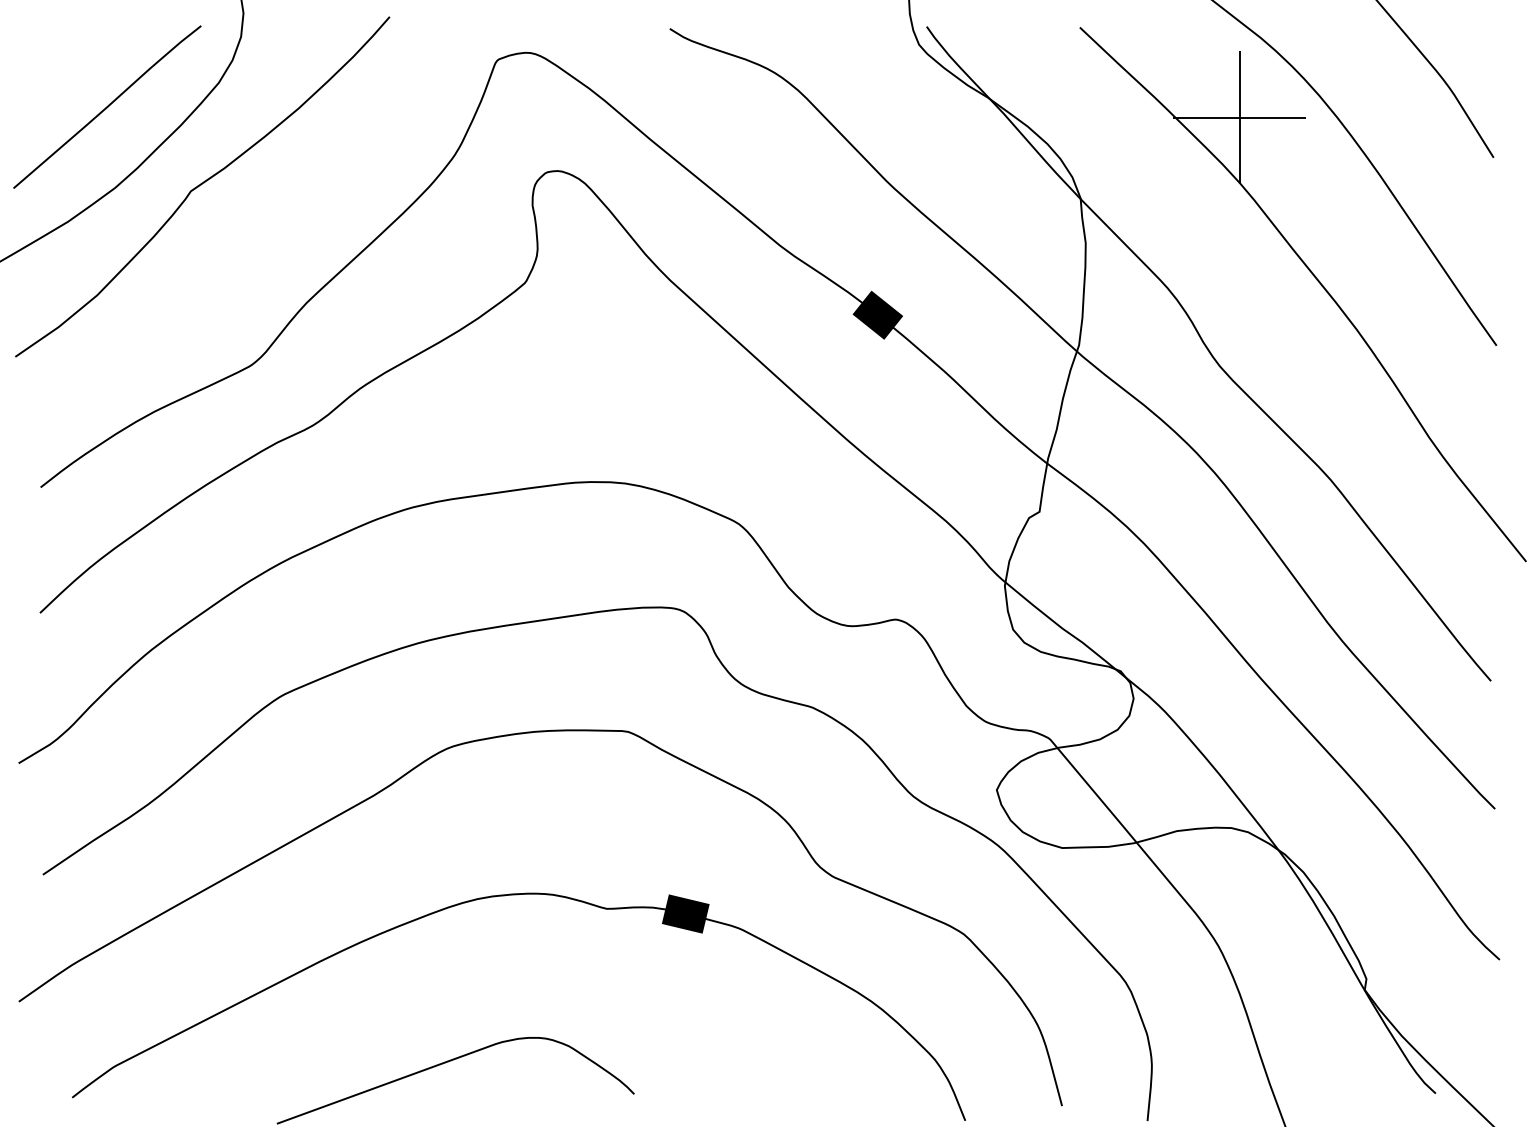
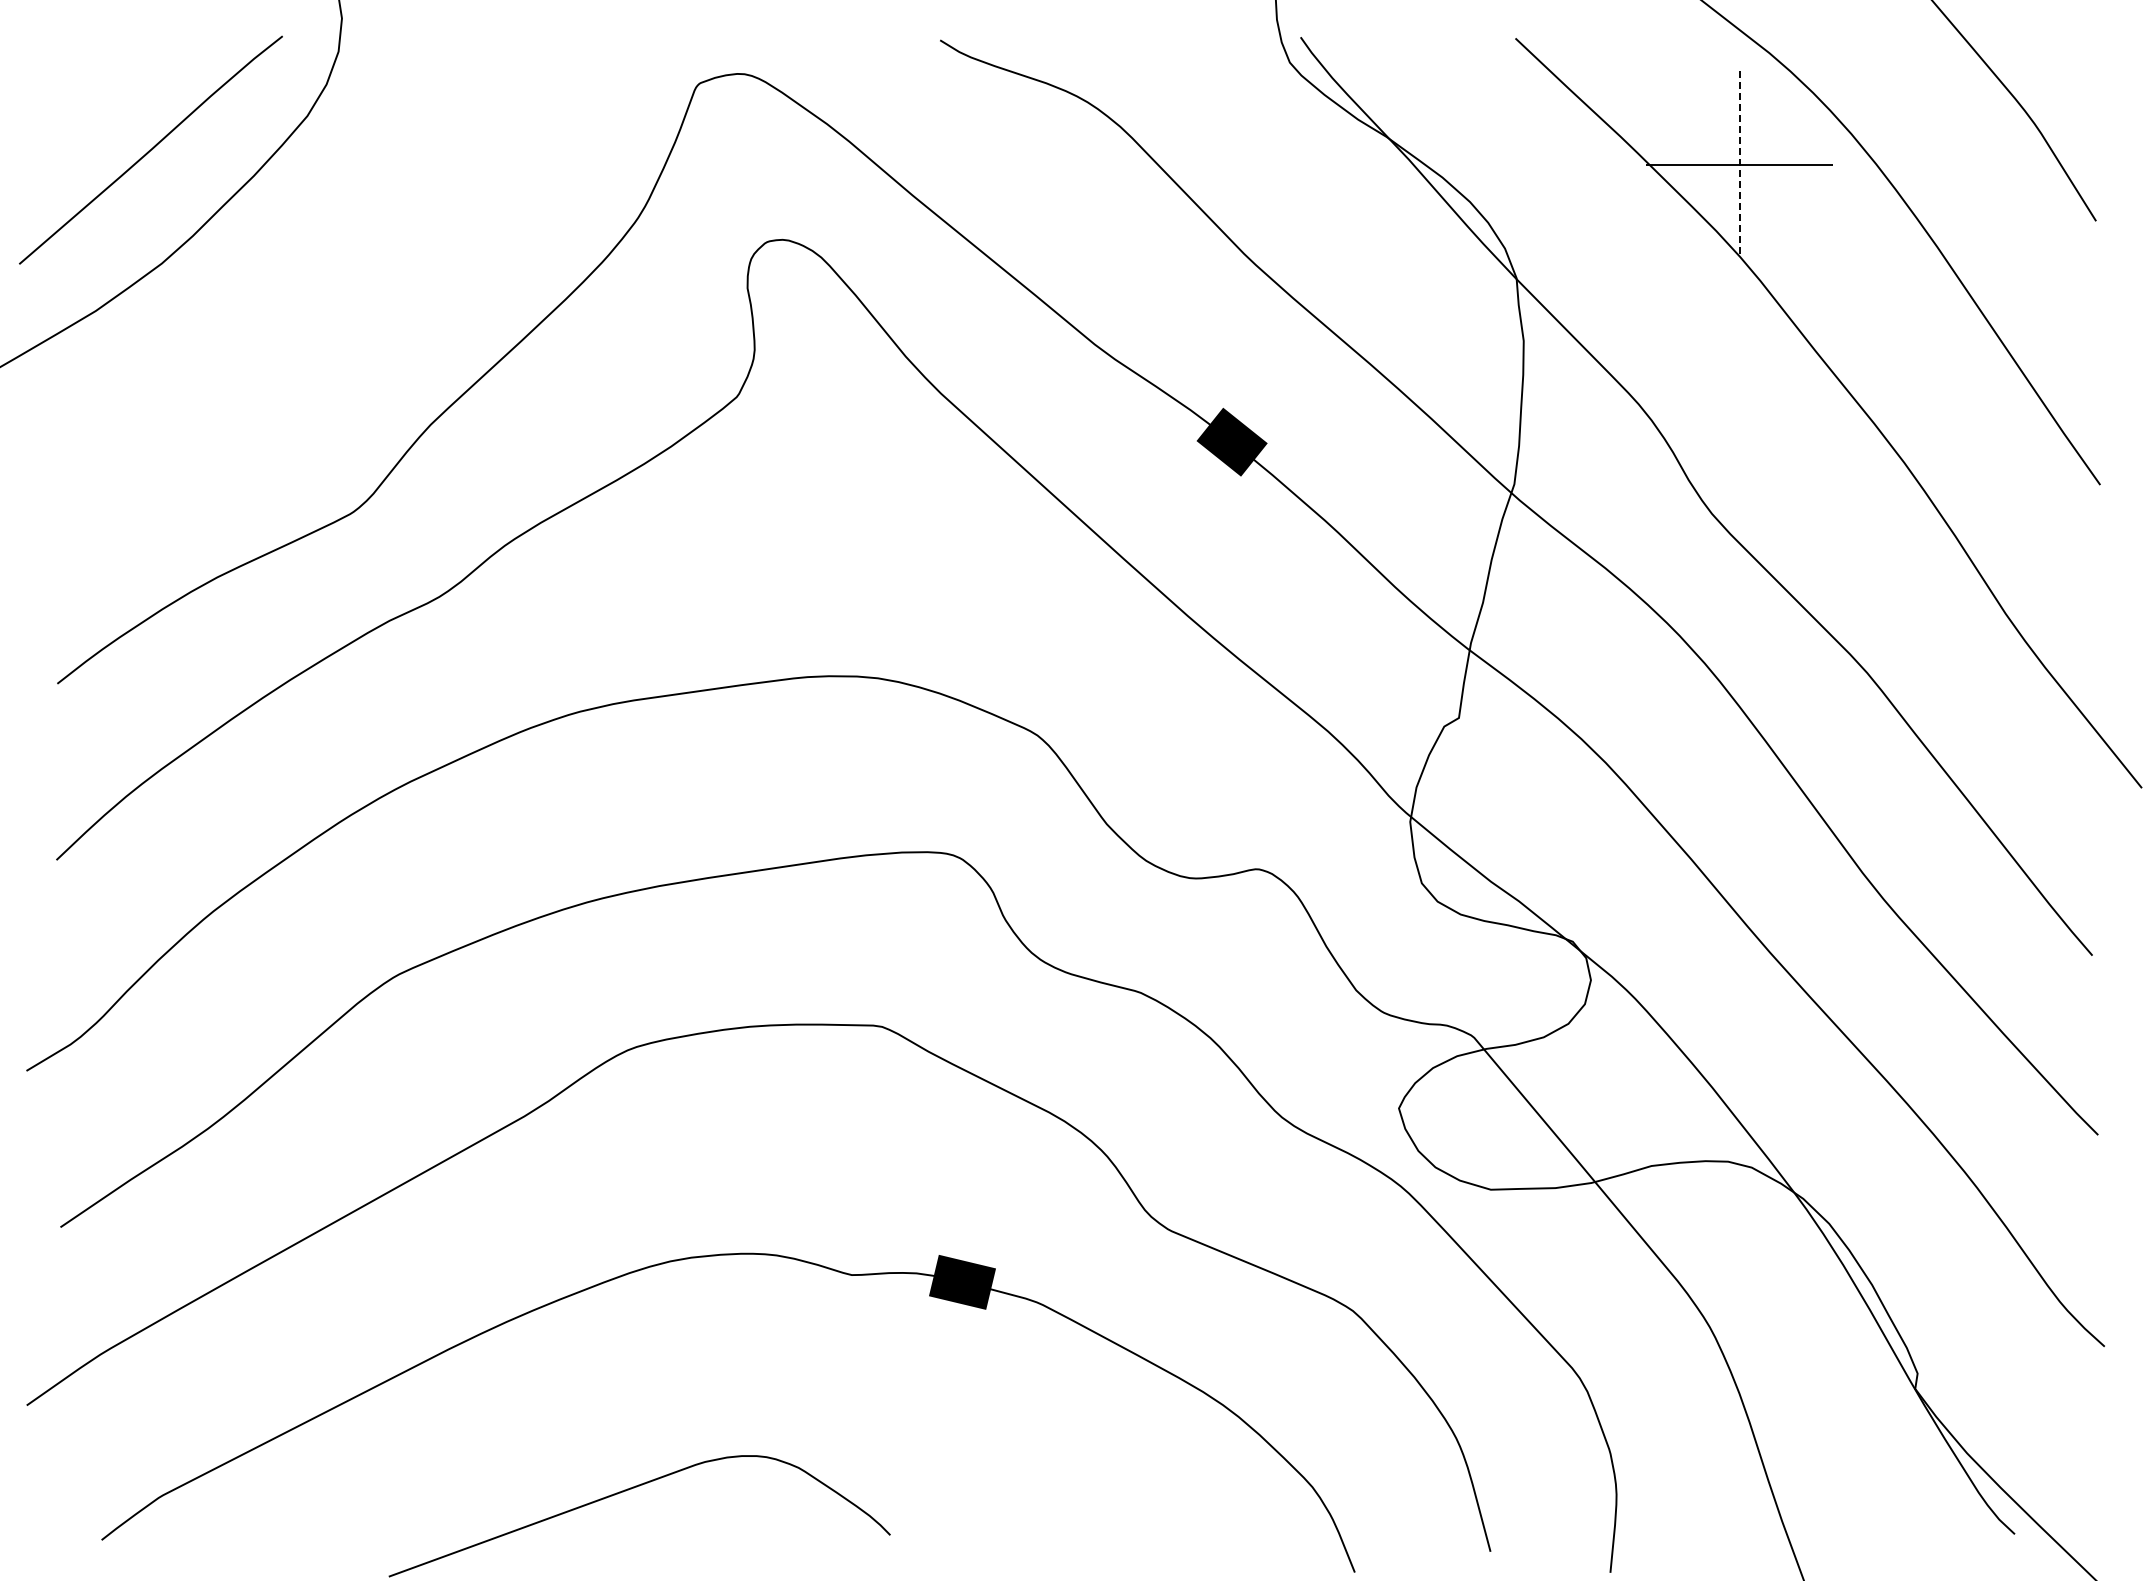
line: (1239, 118) -> (1739, 165), solid -> dashed
curve: (201, 185) -> (282, 259), removed

